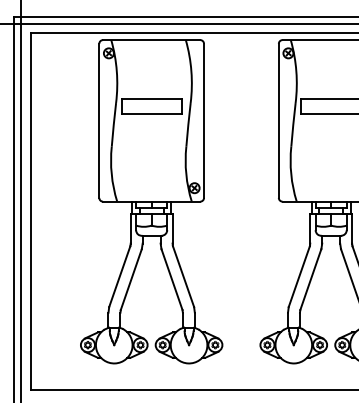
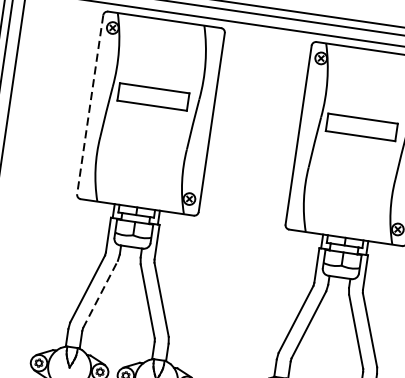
line: (99, 121) -> (90, 105), solid -> dashed
line: (131, 279) -> (100, 294), solid -> dashed

